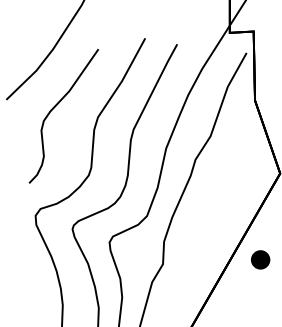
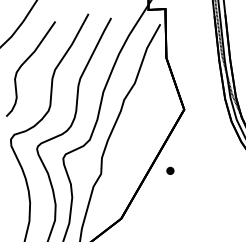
part: (260, 259) -> (170, 170), size x0.6

